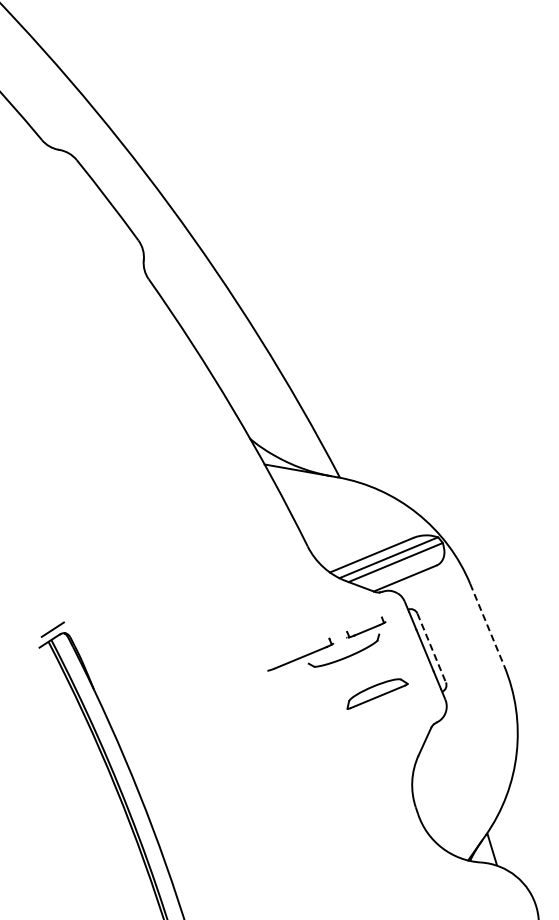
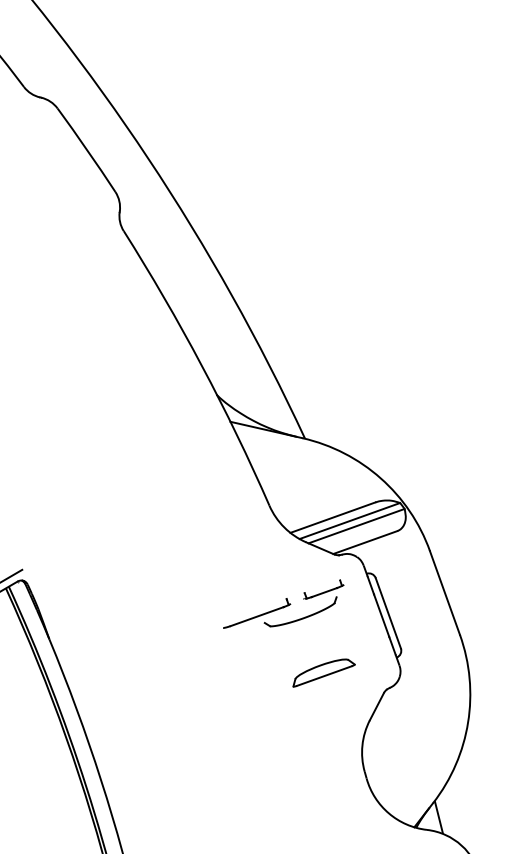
line: (487, 625) -> (445, 593), dashed -> solid
line: (431, 648) -> (388, 613), dashed -> solid
part: (377, 693) -> (324, 672), moved

